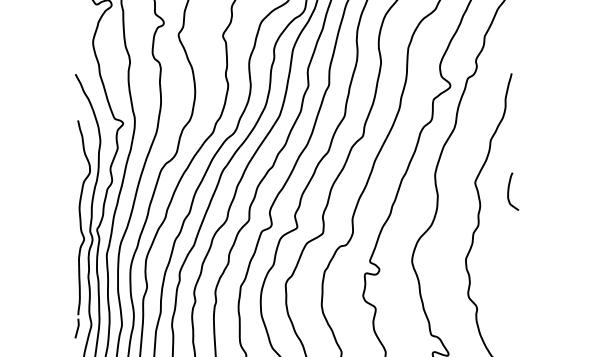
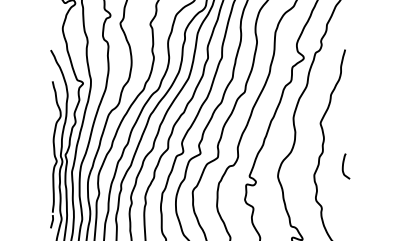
curve: (509, 191) -> (343, 166), moved

